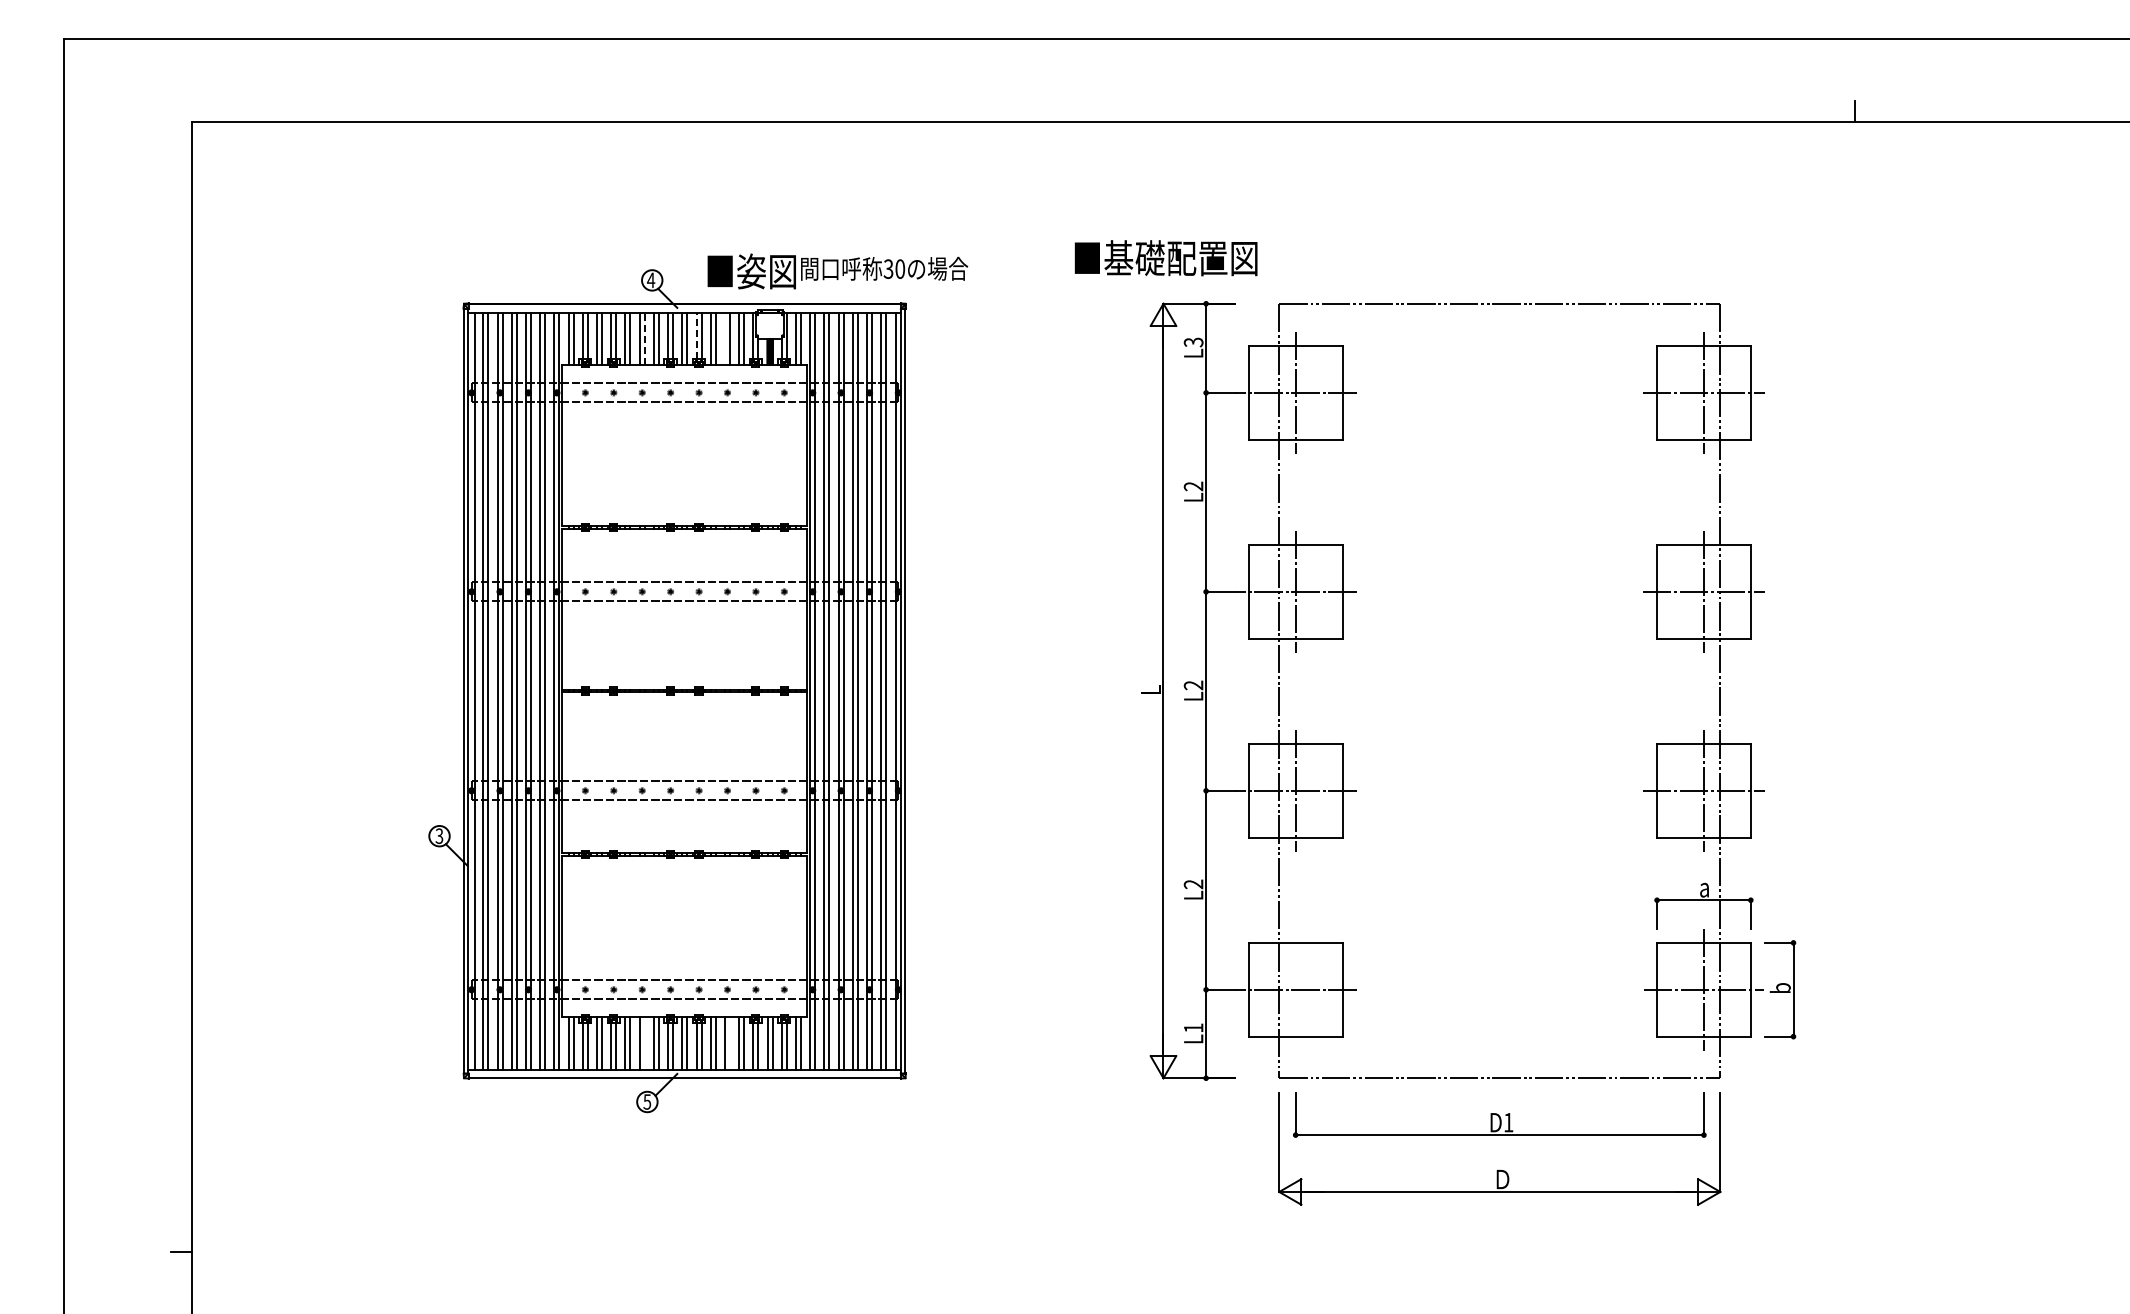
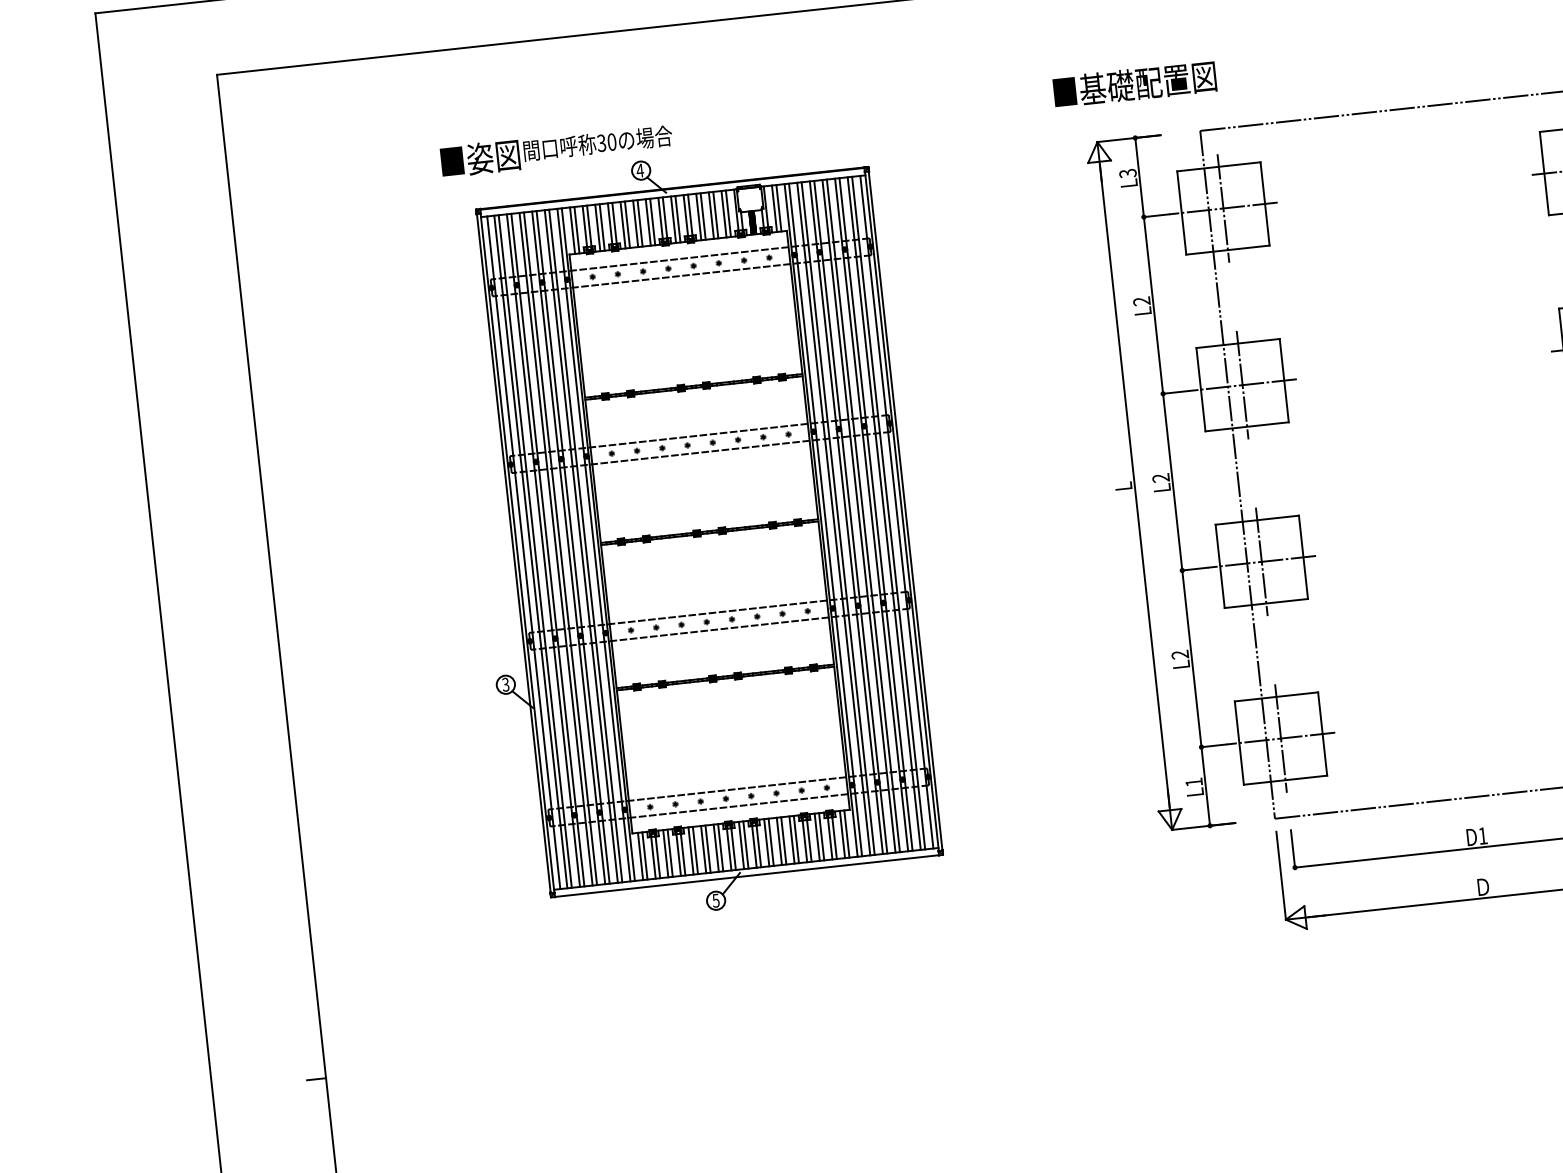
text: (1165, 258) -> (1134, 84), moved
text: (837, 271) -> (556, 150), moved
line: (696, 335) -> (685, 215), dashed -> solid
line: (644, 338) -> (639, 222), dashed -> solid
line: (724, 338) -> (710, 215), added
line: (1295, 989) -> (1280, 738), added
line: (644, 1043) -> (707, 849), added
line: (729, 1043) -> (783, 840), added

